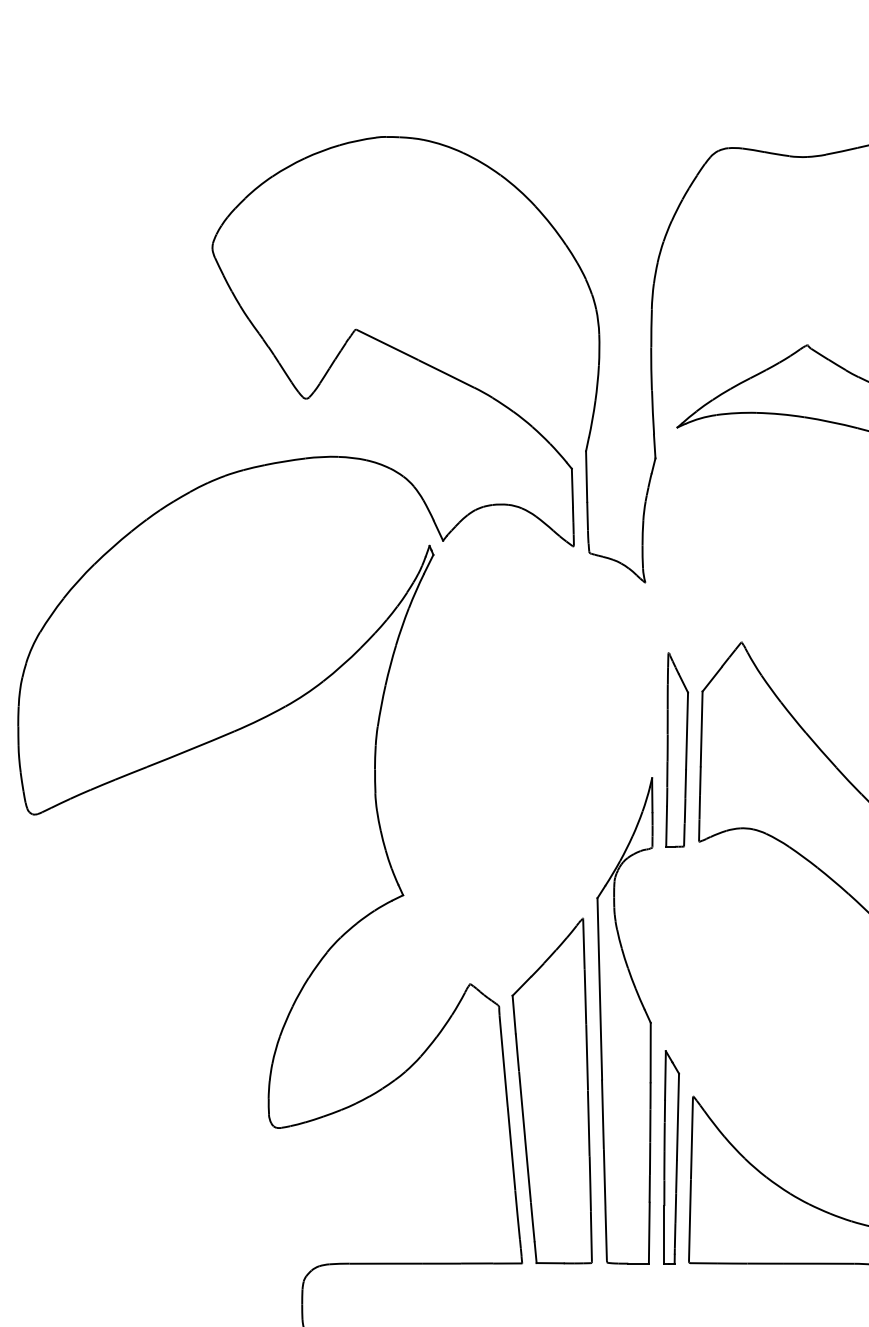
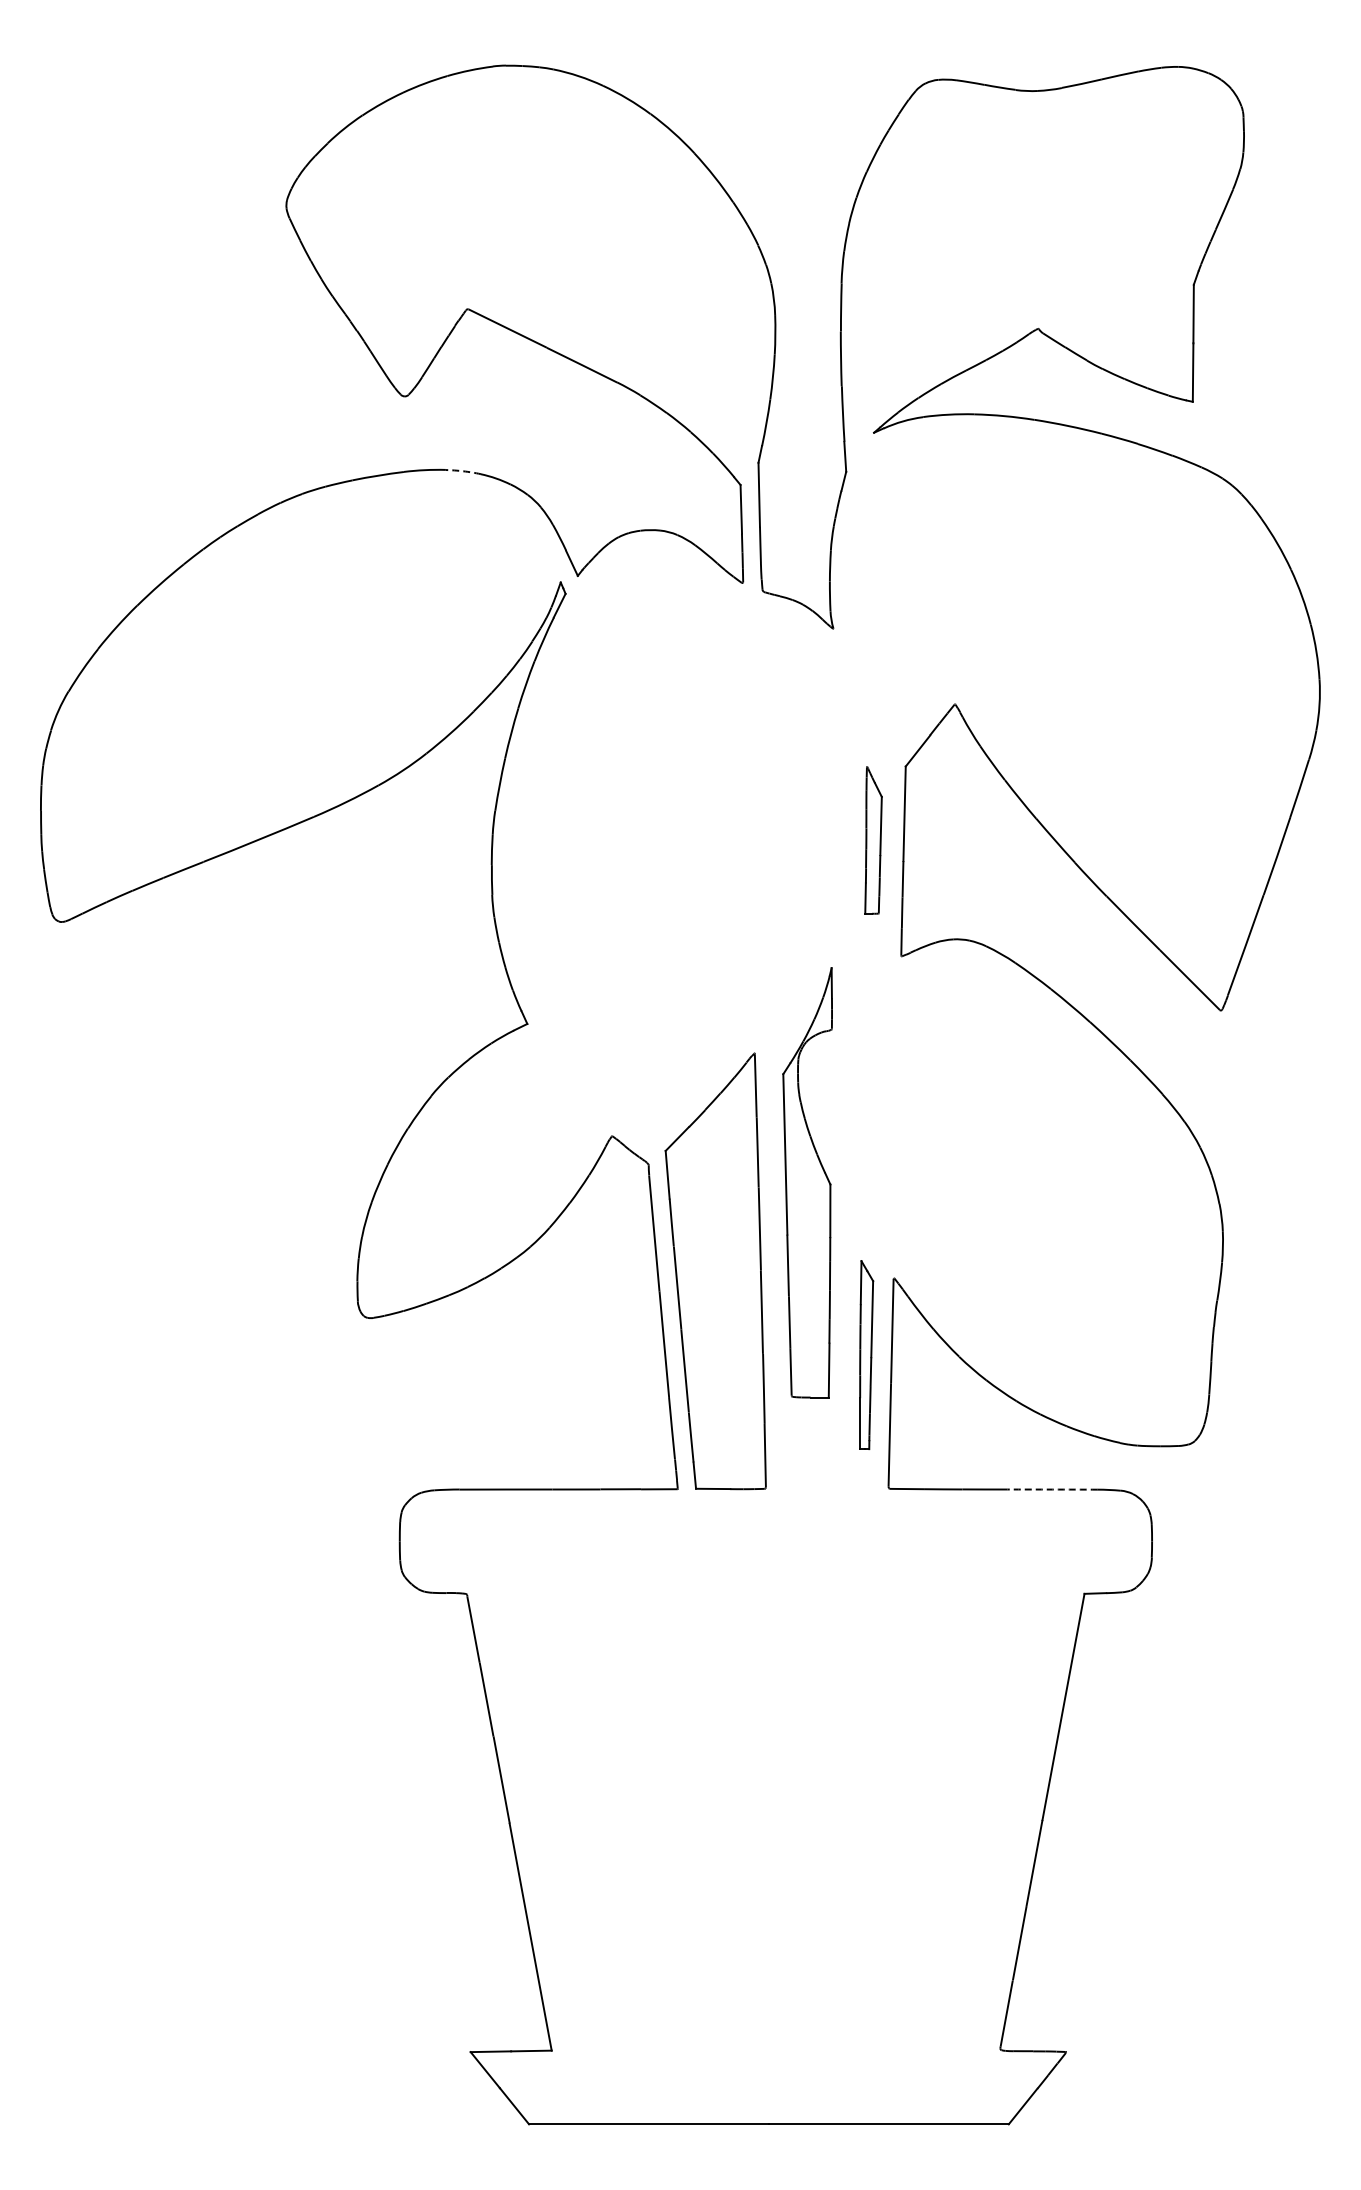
arc: (352, 458) -> (463, 471), solid -> dashed
part: (677, 750) -> (873, 840), size x0.6
part: (624, 1020) -> (807, 1182), size x0.7
part: (671, 1156) -> (866, 1354), size x0.7
arc: (818, 1263) -> (1052, 1489), solid -> dashed

